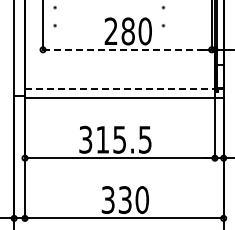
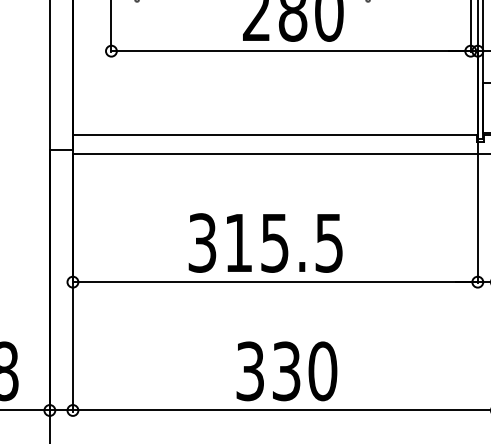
line: (127, 49) -> (291, 50), dashed -> solid
line: (119, 88) -> (274, 133), dashed -> solid

